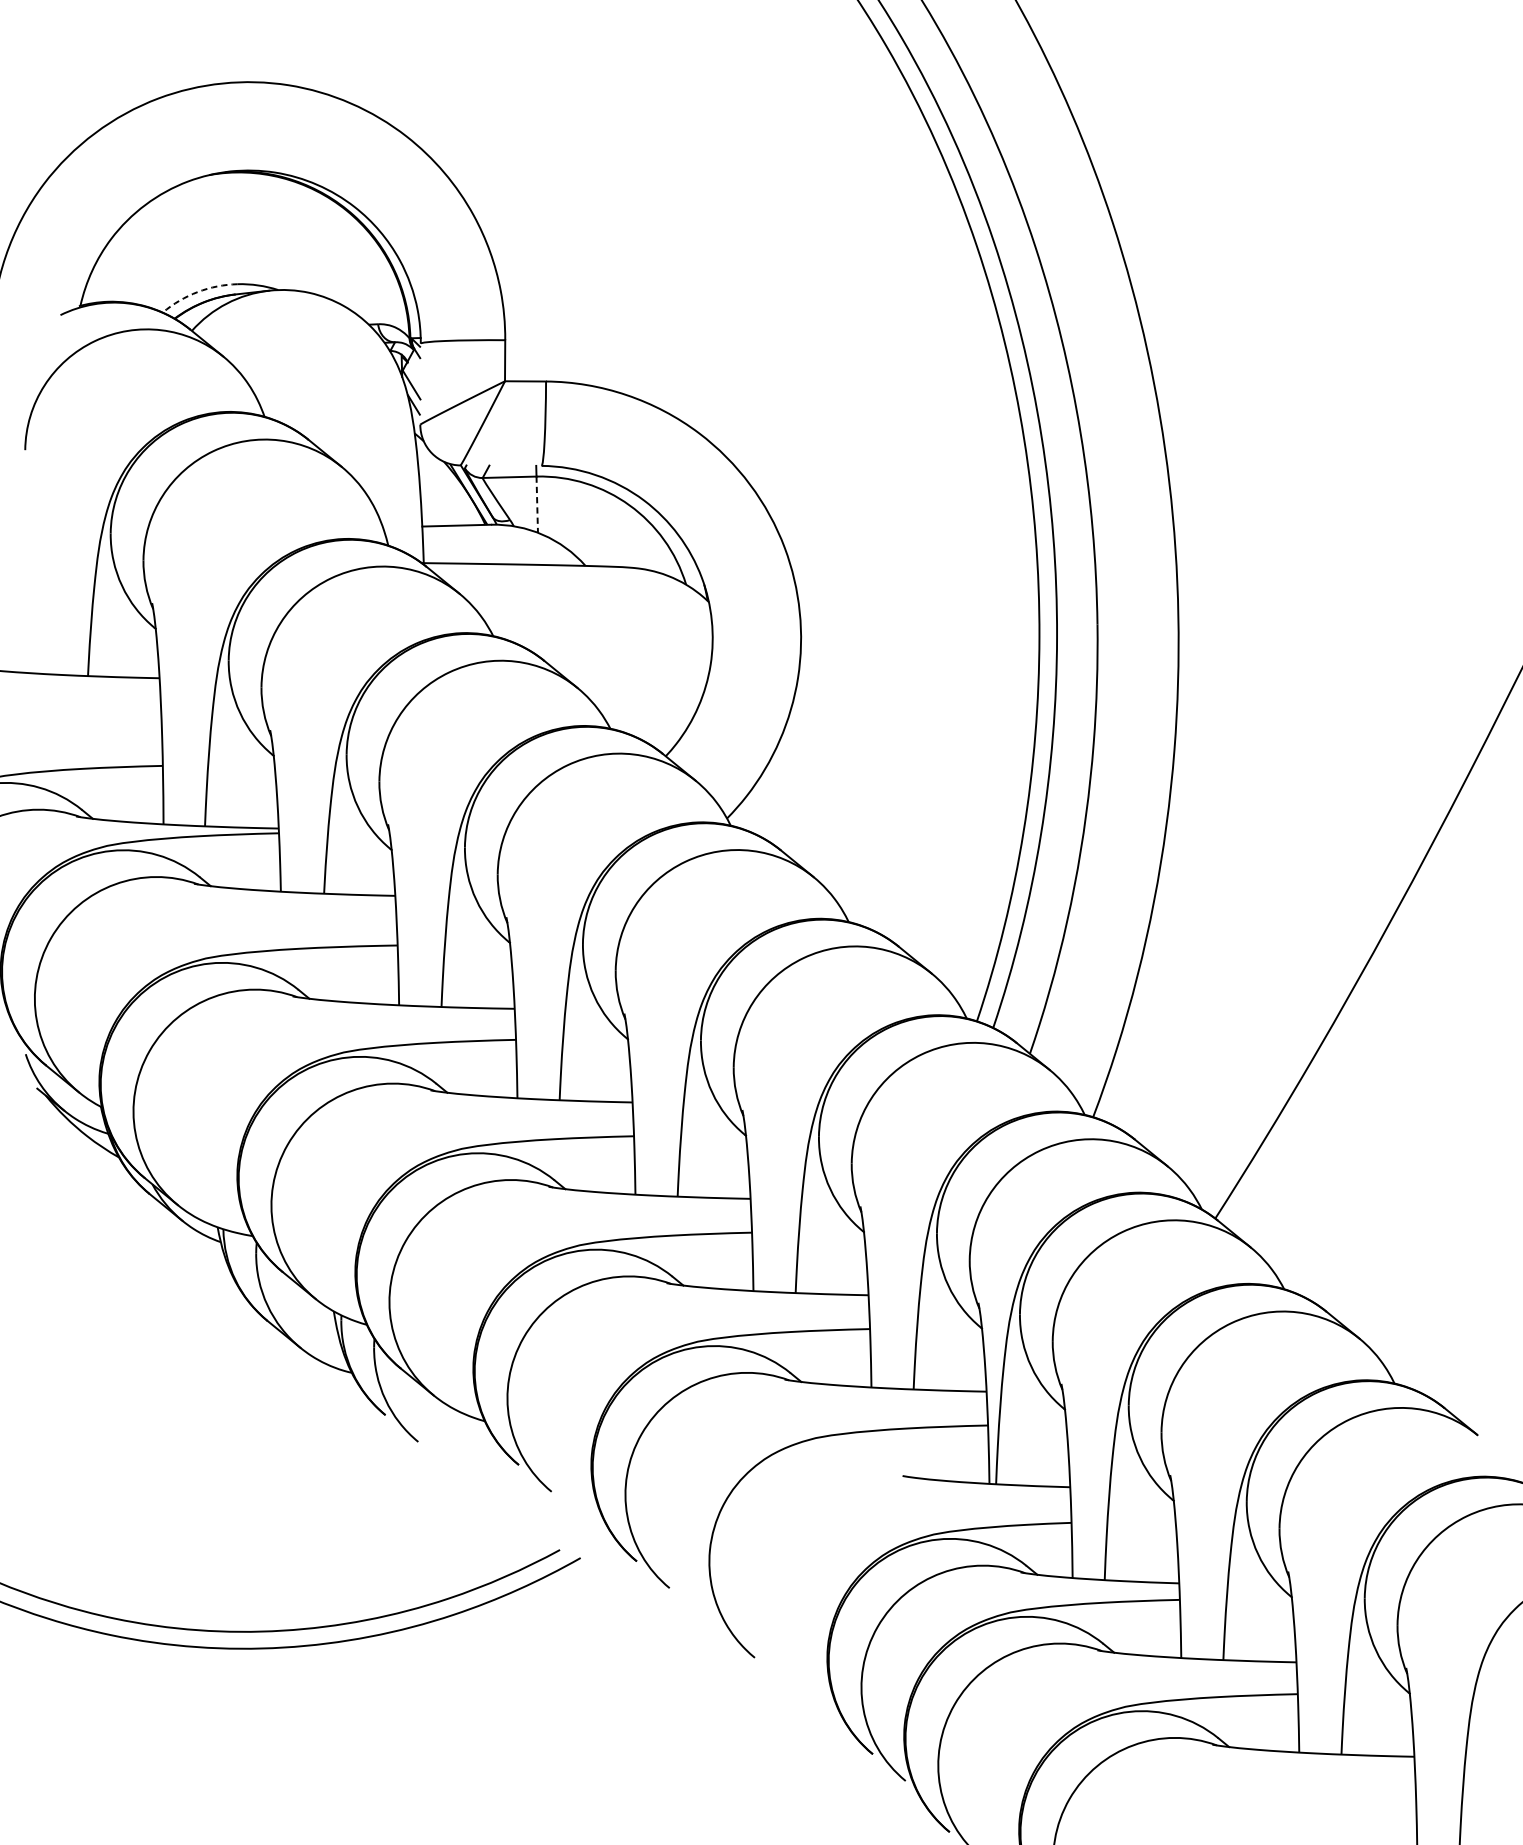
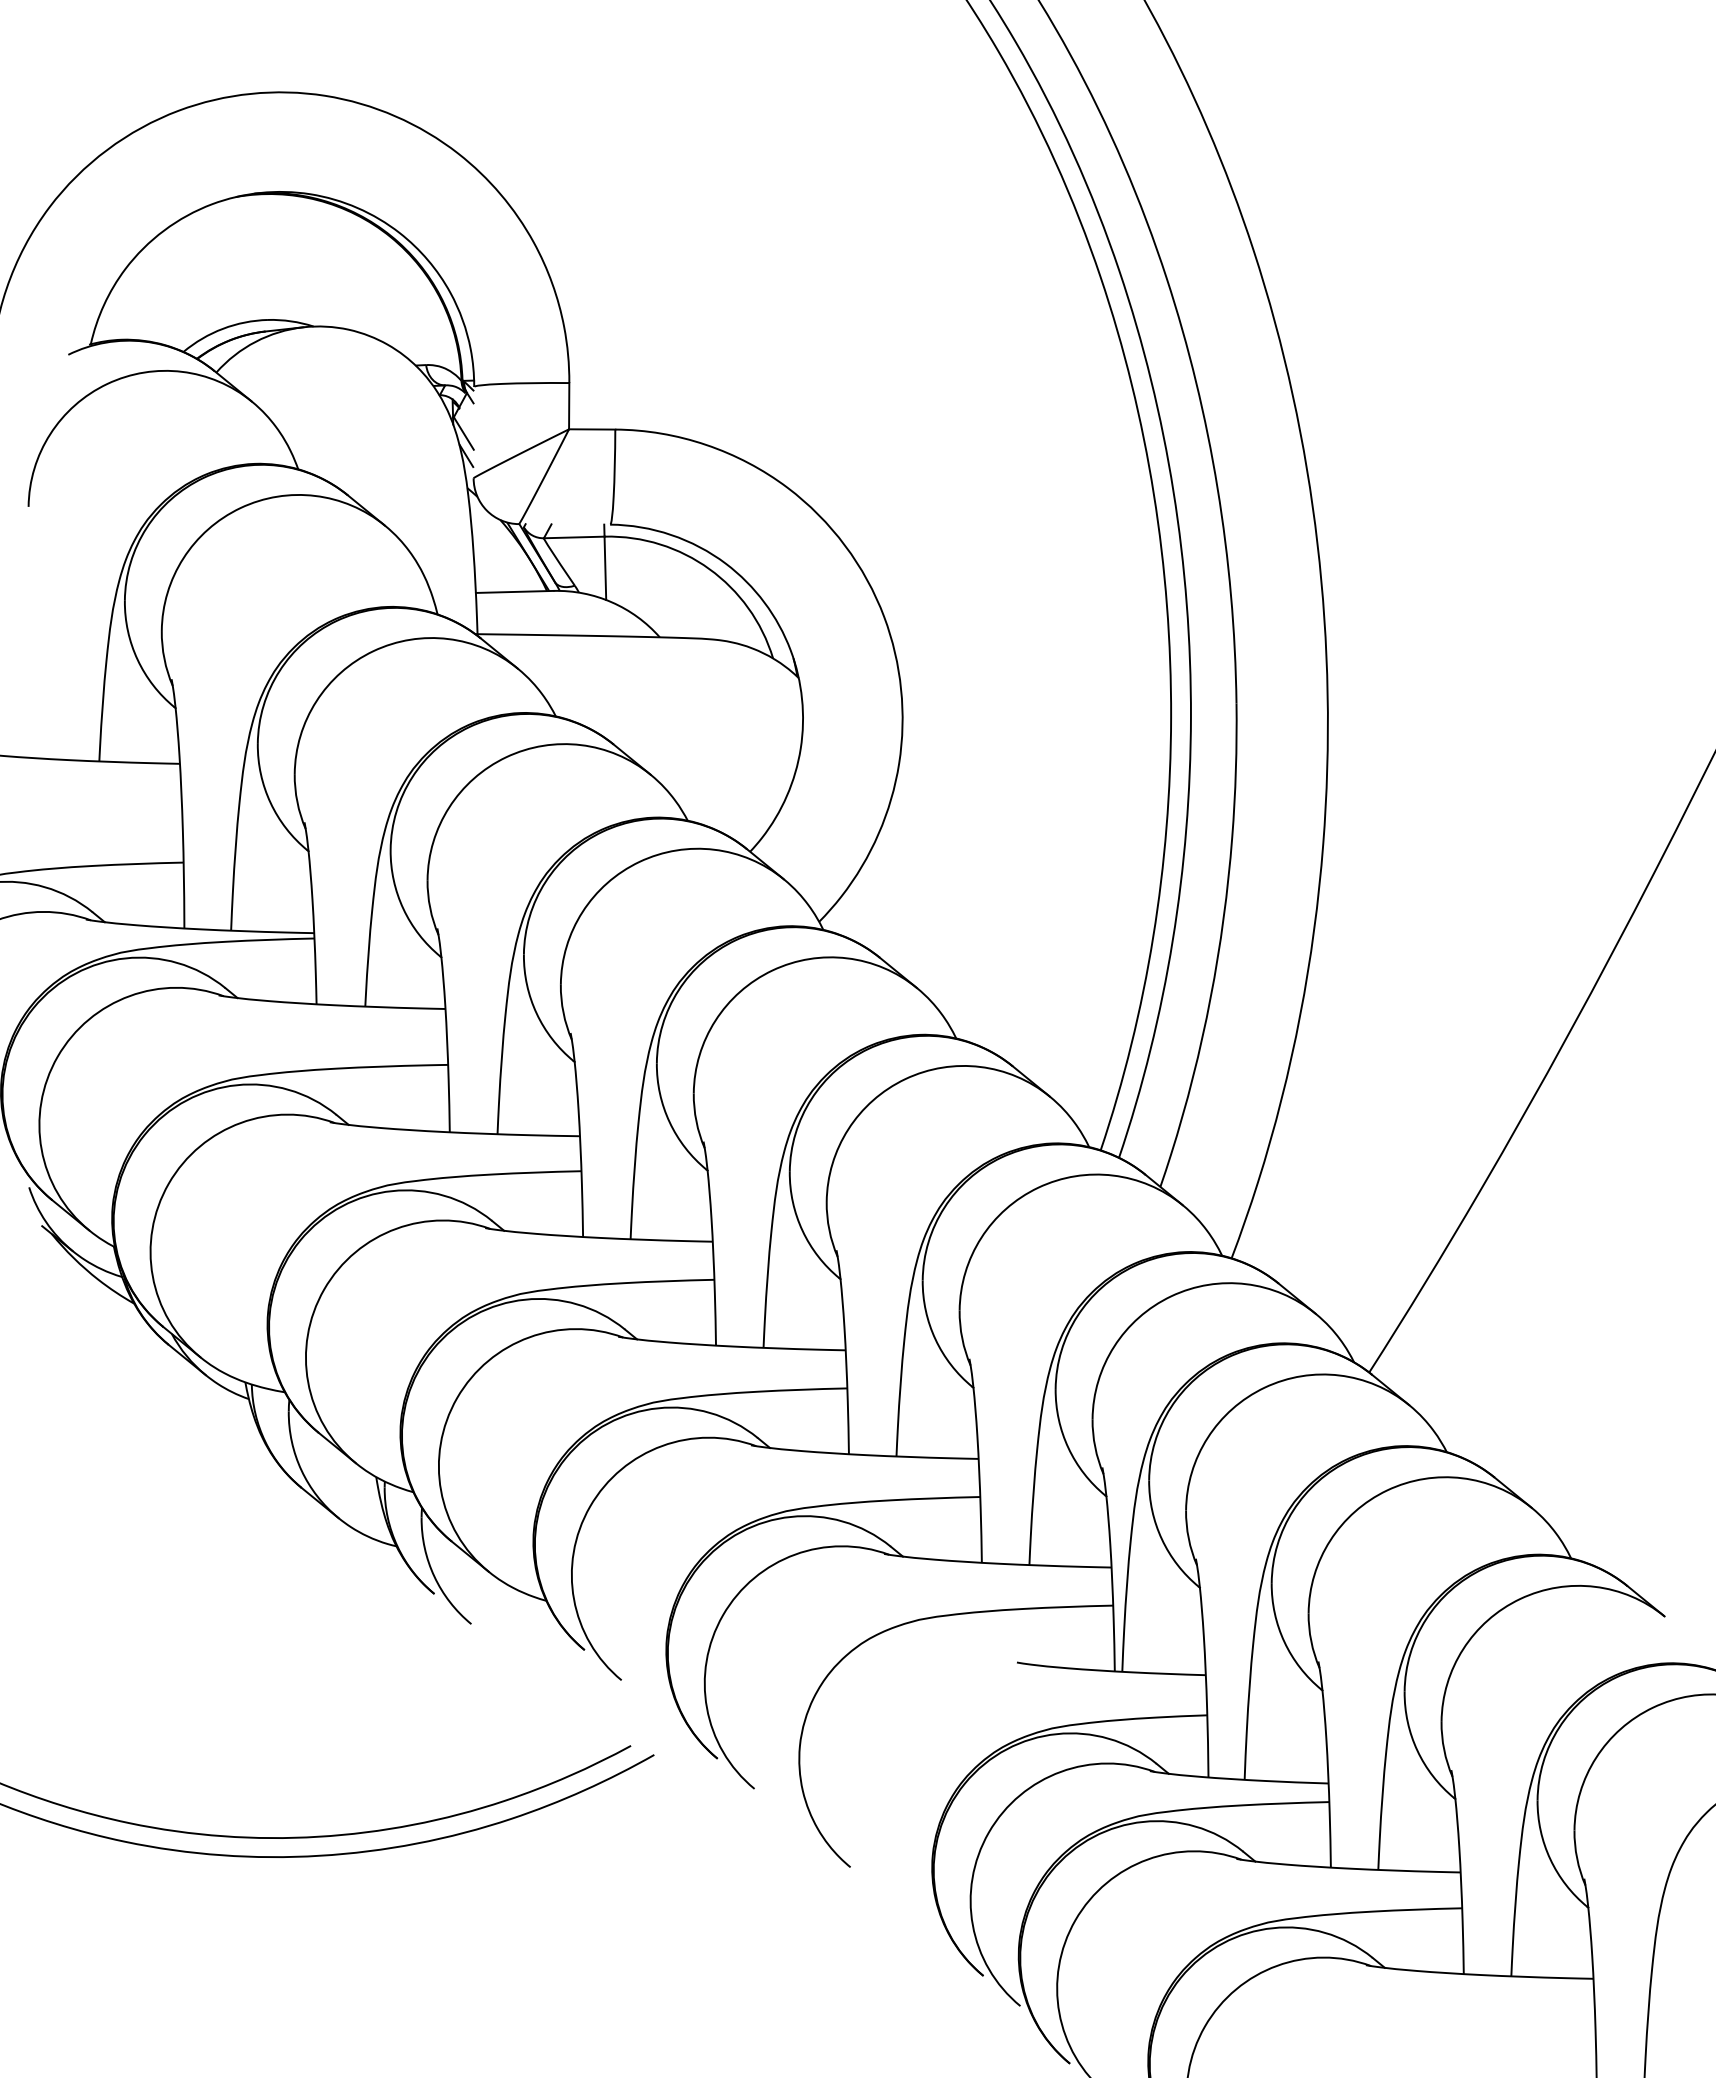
arc: (198, 291) -> (223, 328), dashed -> solid
line: (537, 504) -> (605, 568), dashed -> solid

